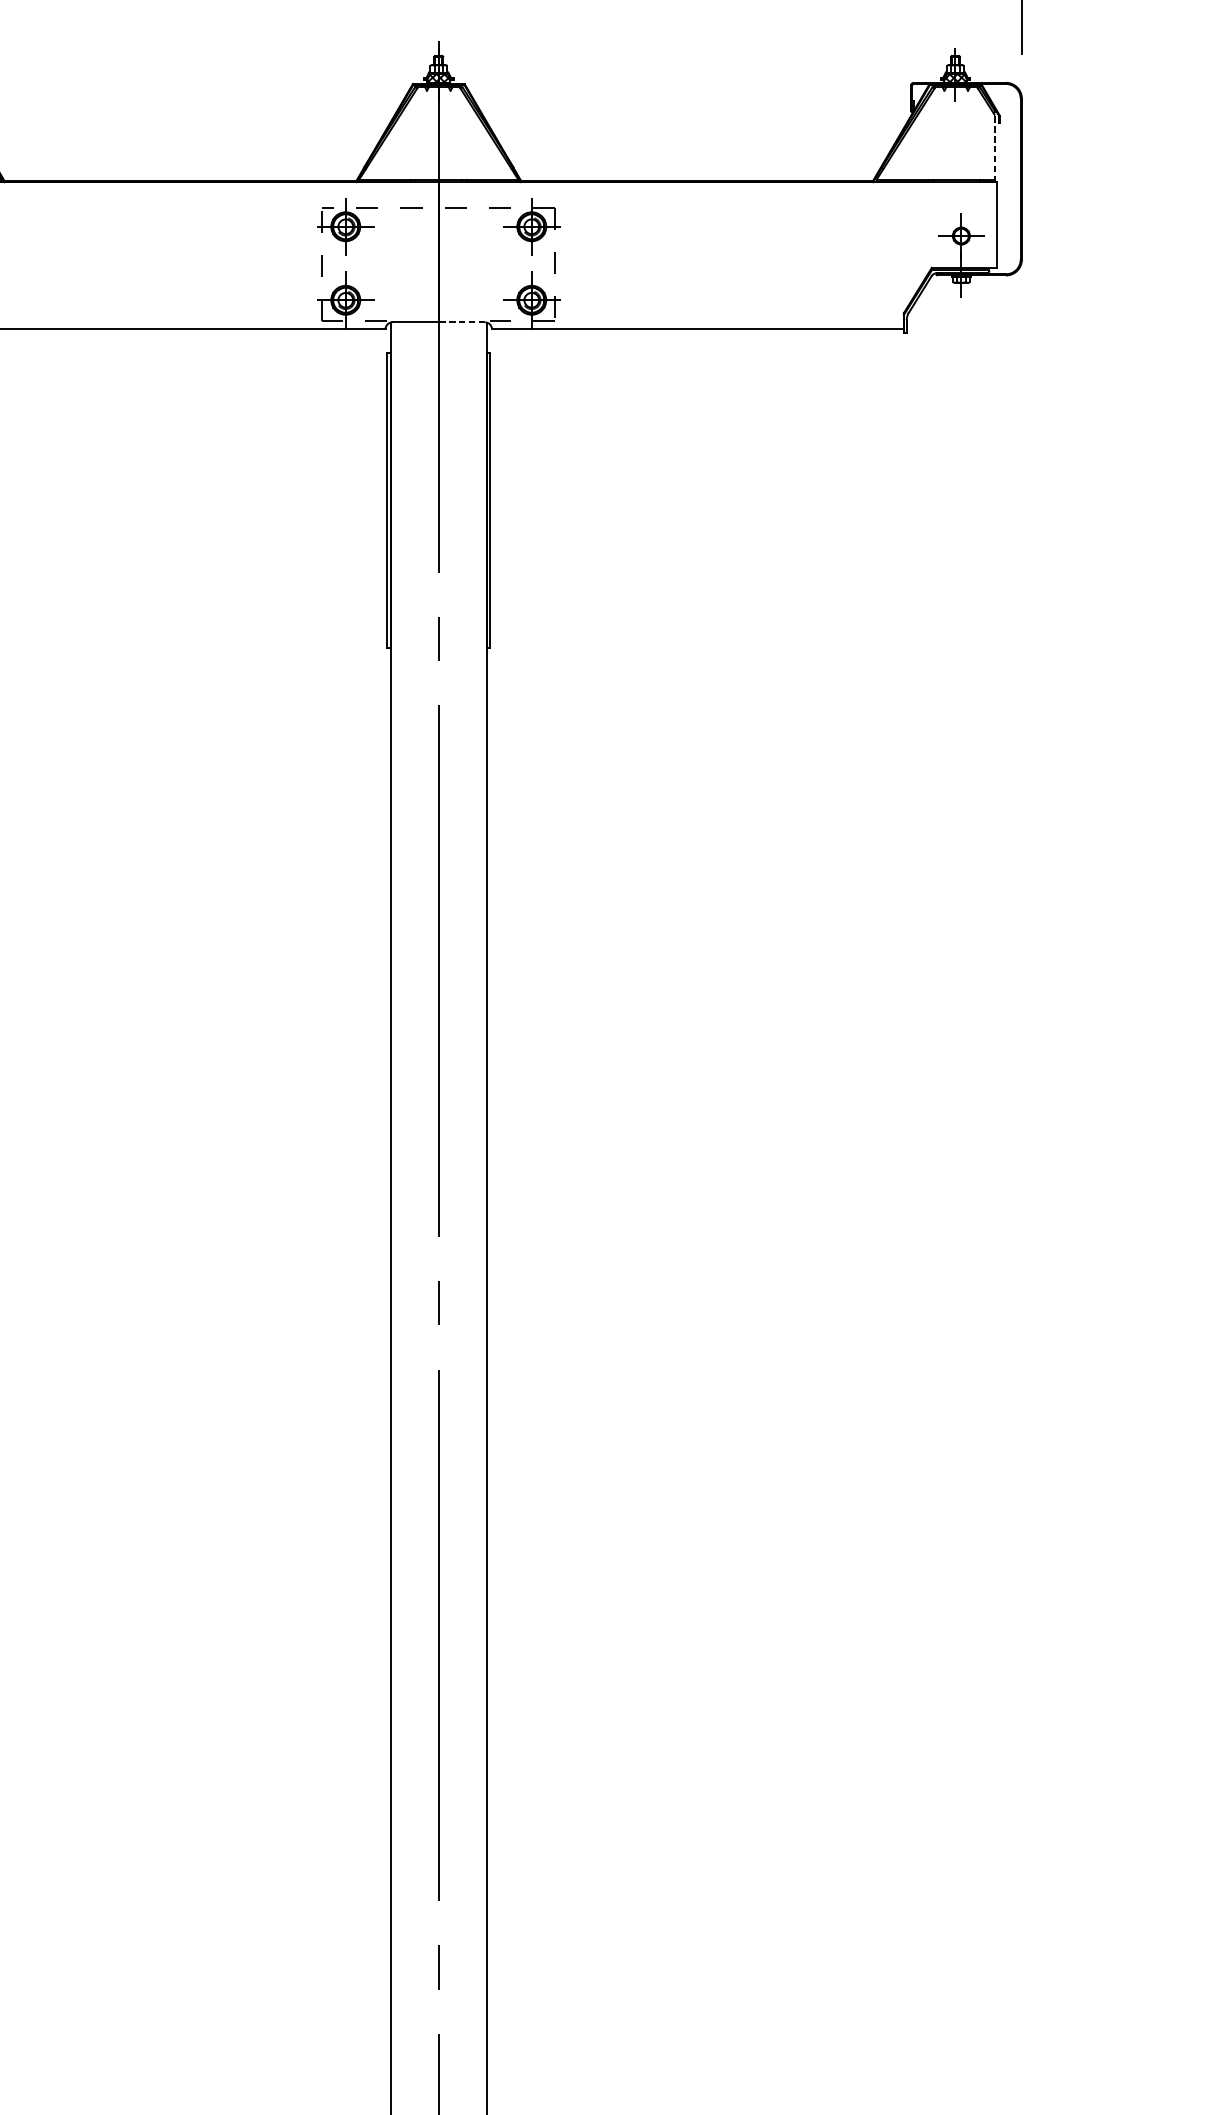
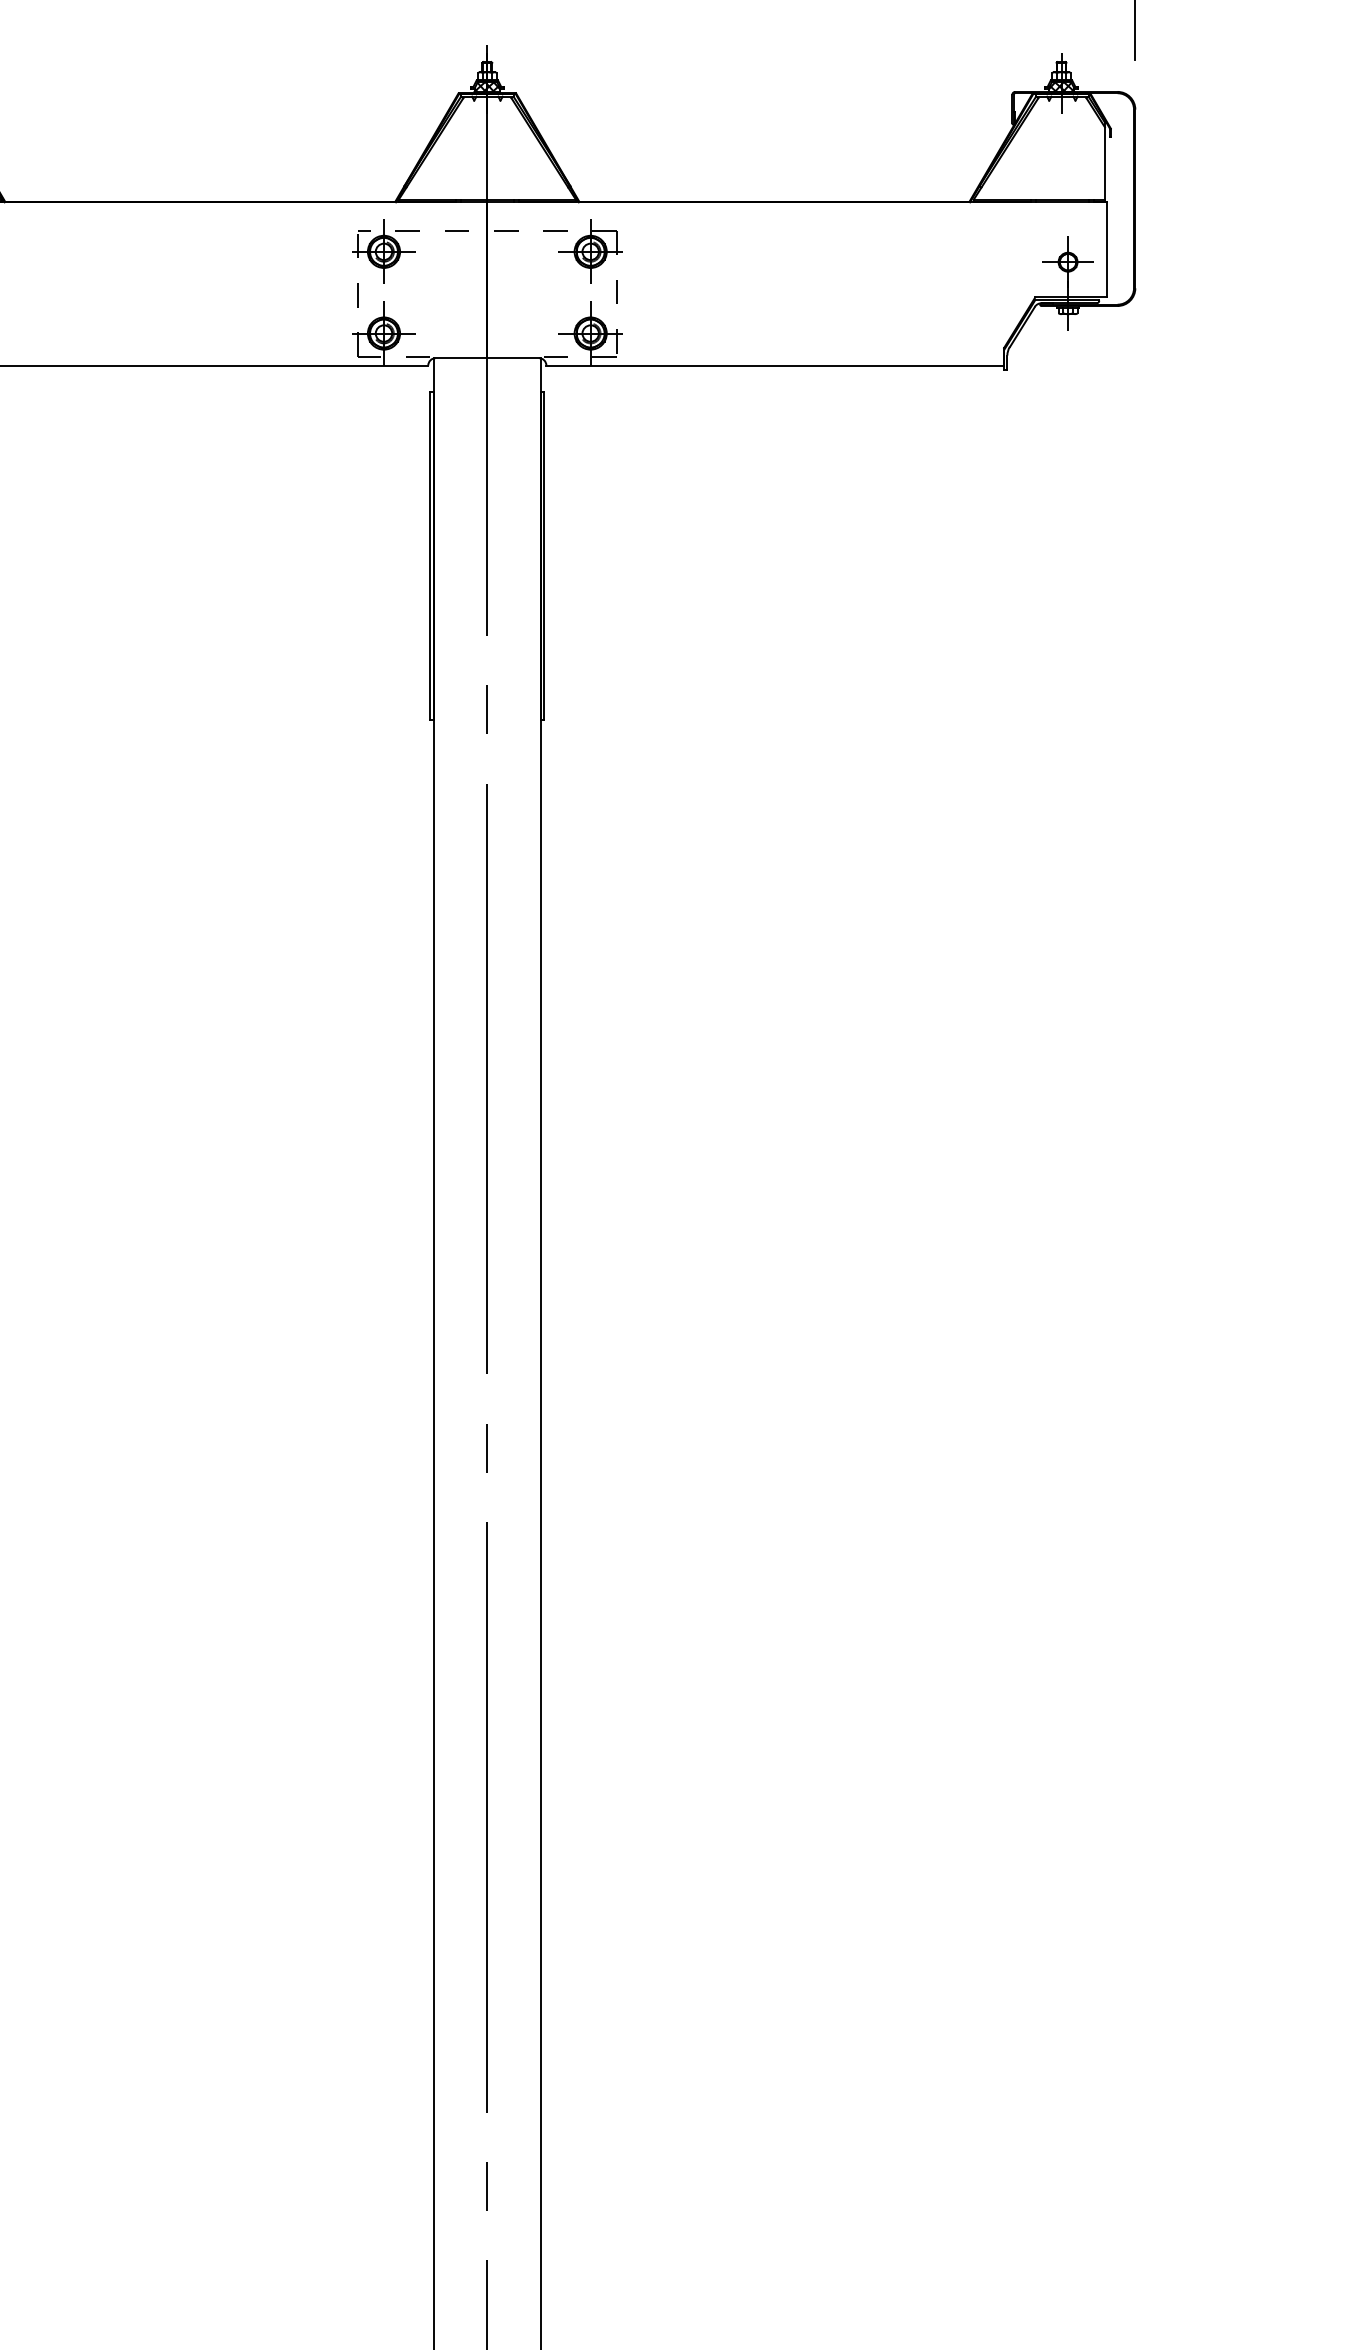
line: (994, 146) -> (1104, 162), dashed -> solid
line: (462, 322) -> (513, 358), dashed -> solid

